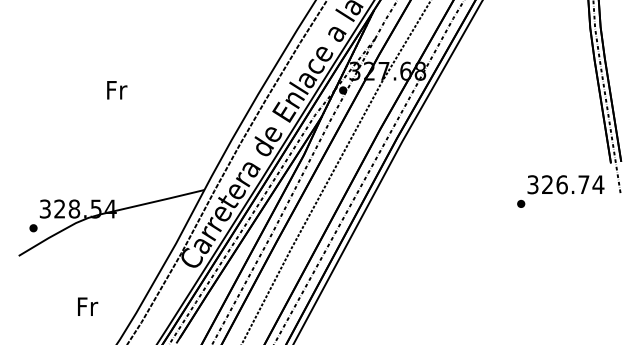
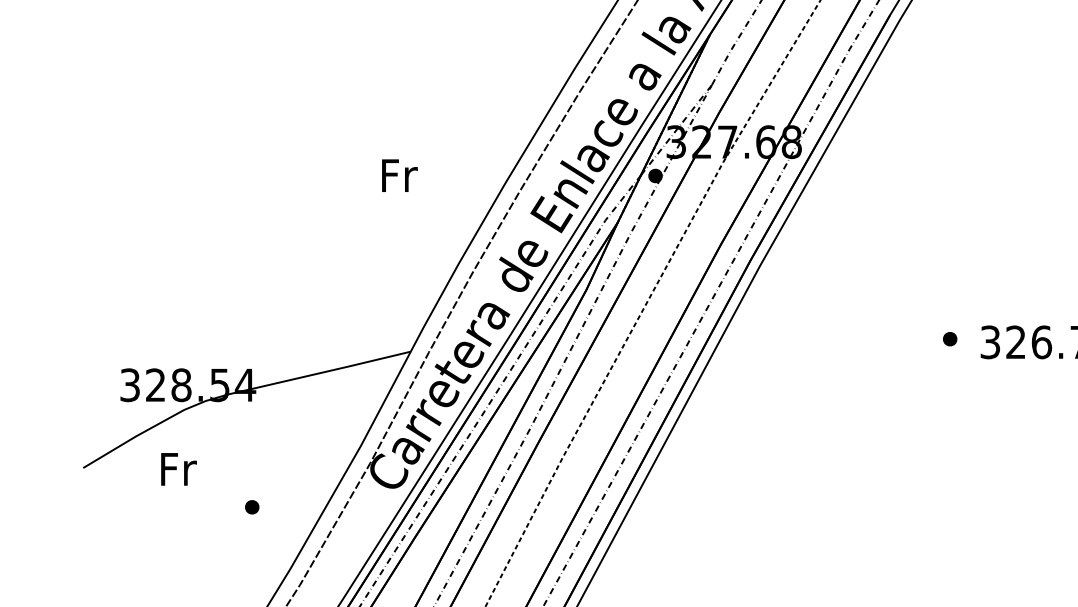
text: (117, 90) -> (400, 176), moved
part: (521, 203) -> (950, 338), moved
part: (33, 228) -> (252, 507), moved
text: (88, 306) -> (179, 468), moved

